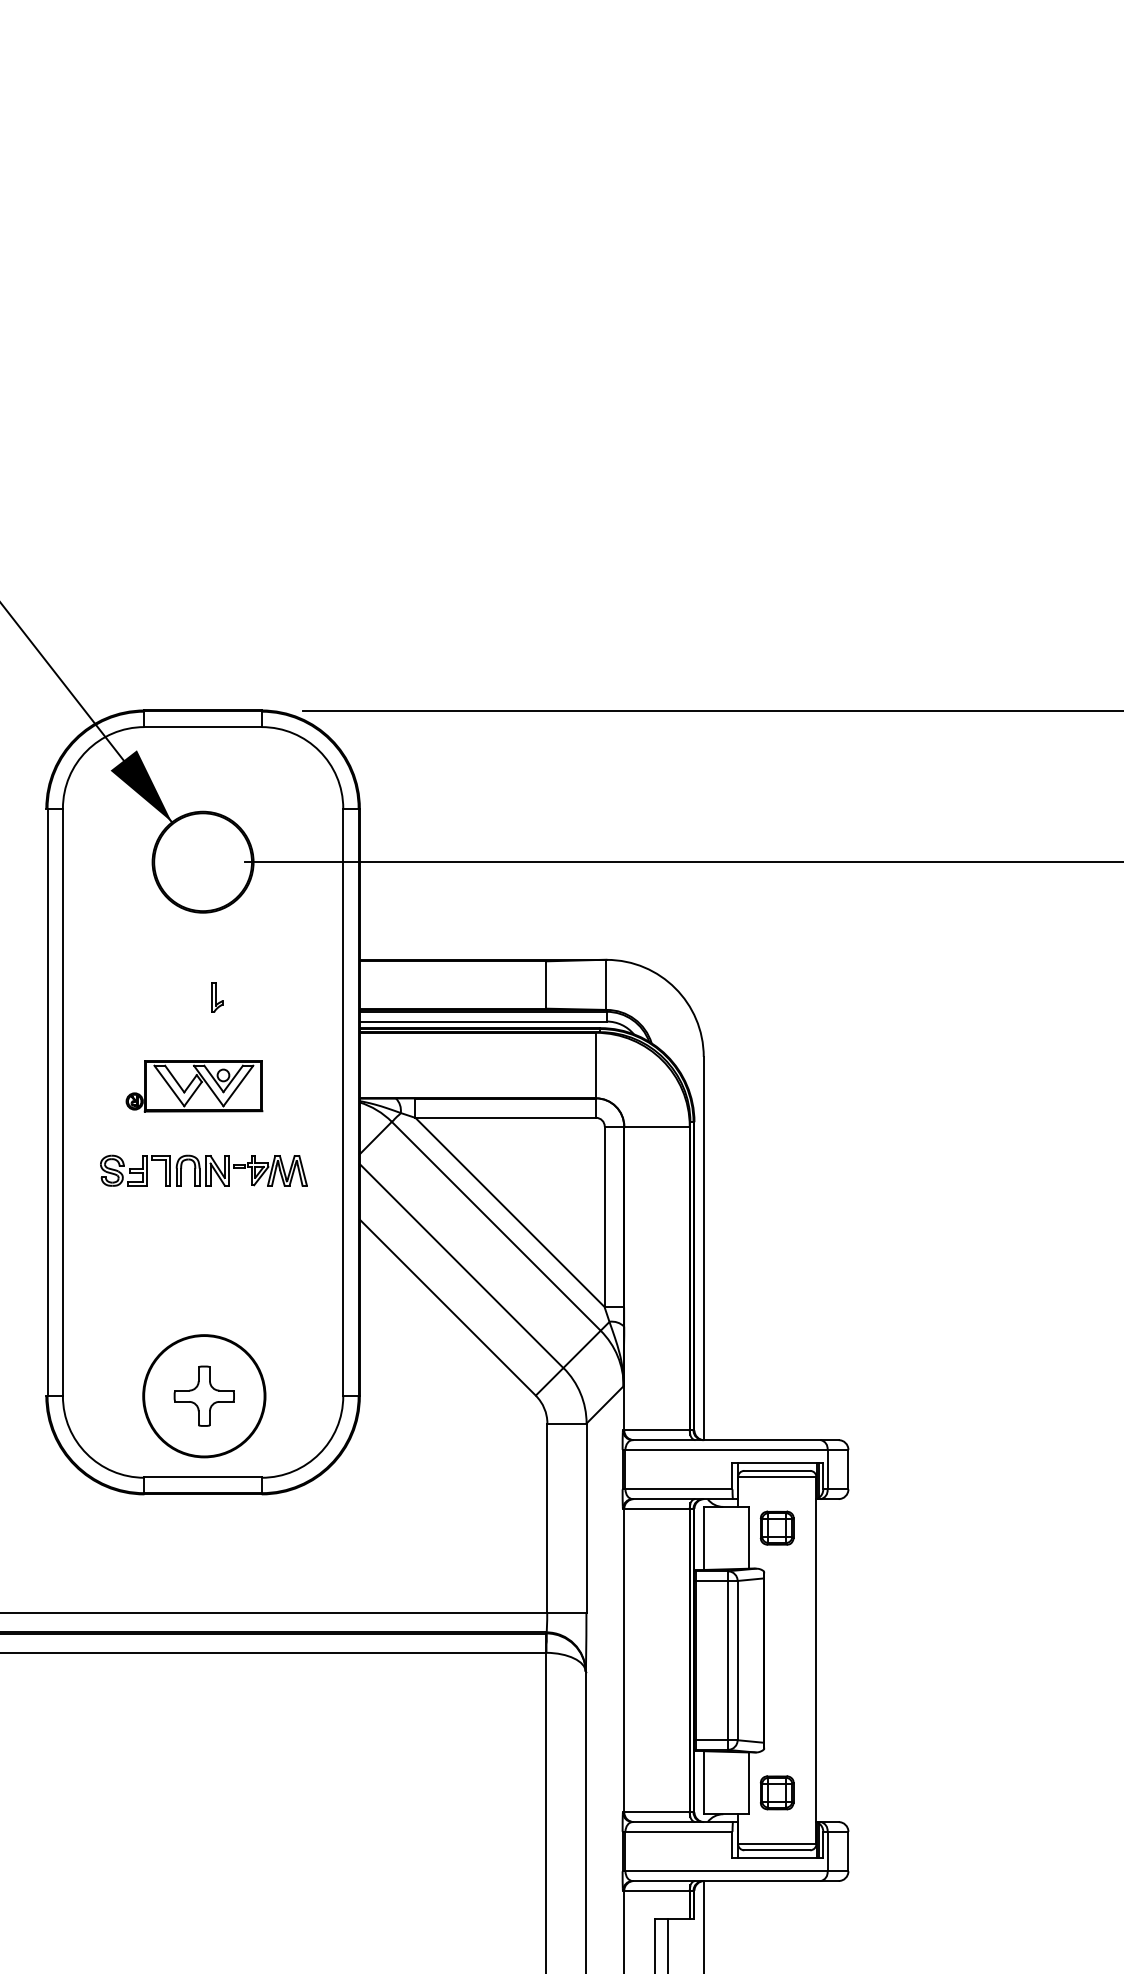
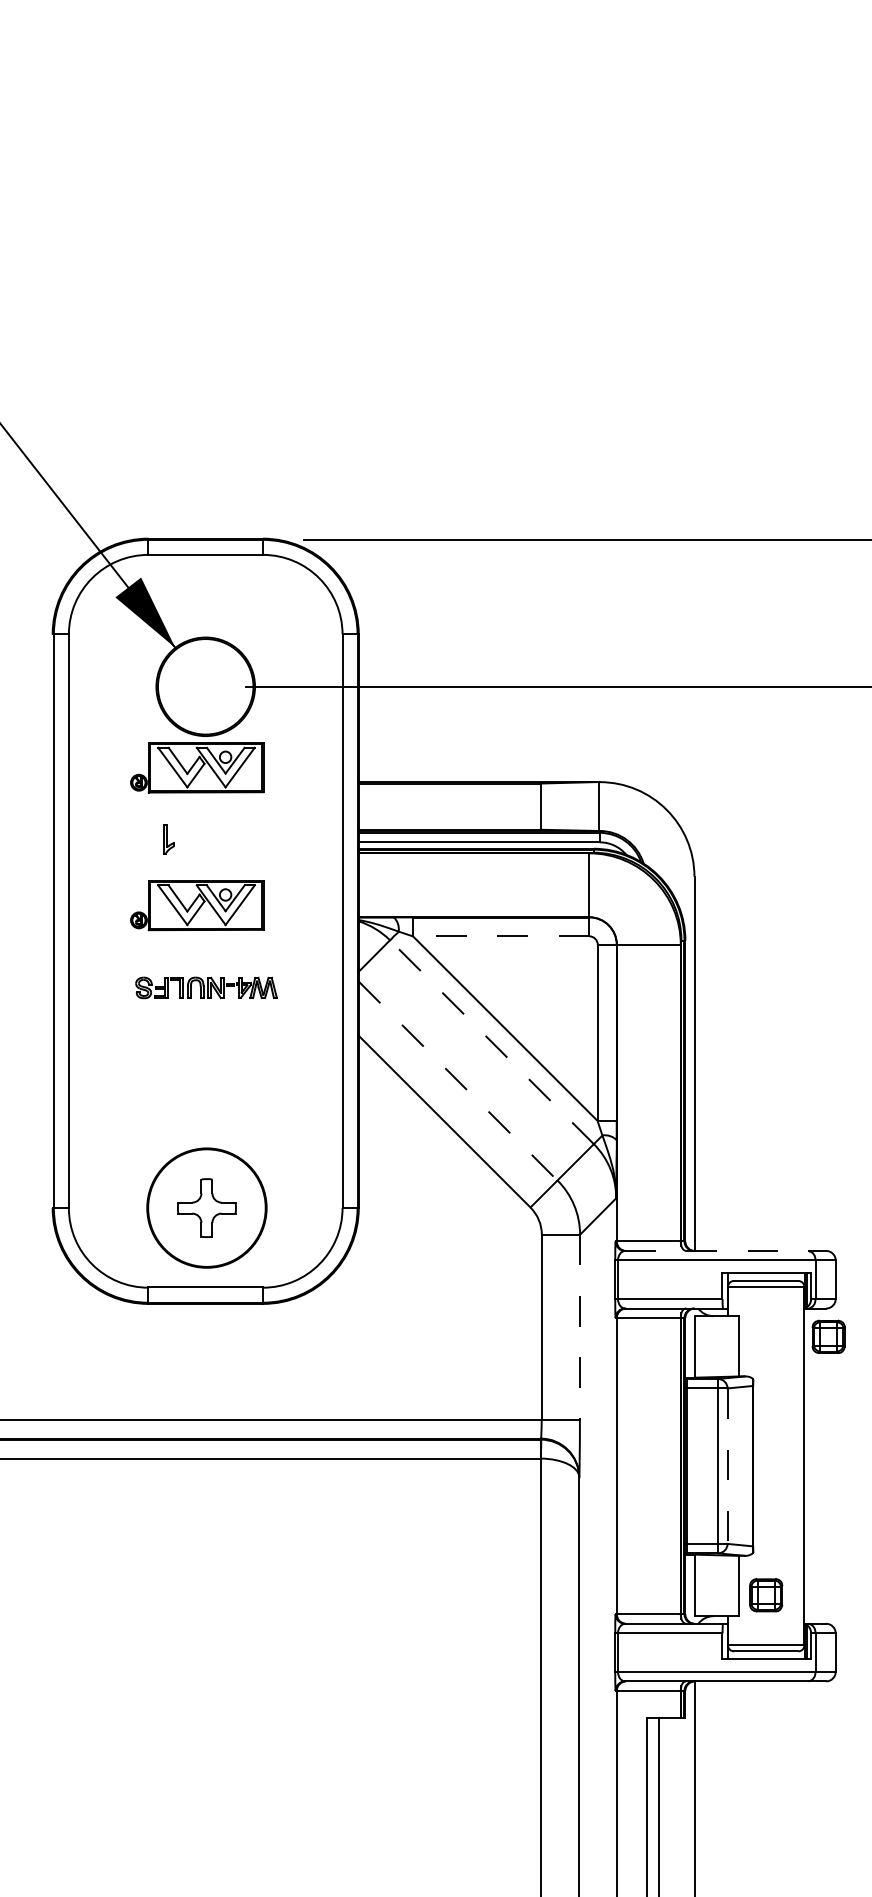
part: (194, 945) -> (197, 768), added
part: (217, 997) -> (169, 839), moved
line: (505, 1117) -> (500, 936), solid -> dashed
part: (203, 1170) -> (206, 987), size x0.7
line: (496, 1226) -> (492, 1042), solid -> dashed
line: (462, 1266) -> (458, 1081), solid -> dashed
line: (727, 1440) -> (717, 1251), solid -> dashed
line: (586, 1518) -> (579, 1327), solid -> dashed
part: (776, 1527) -> (827, 1336), moved
line: (737, 1660) -> (727, 1466), solid -> dashed

